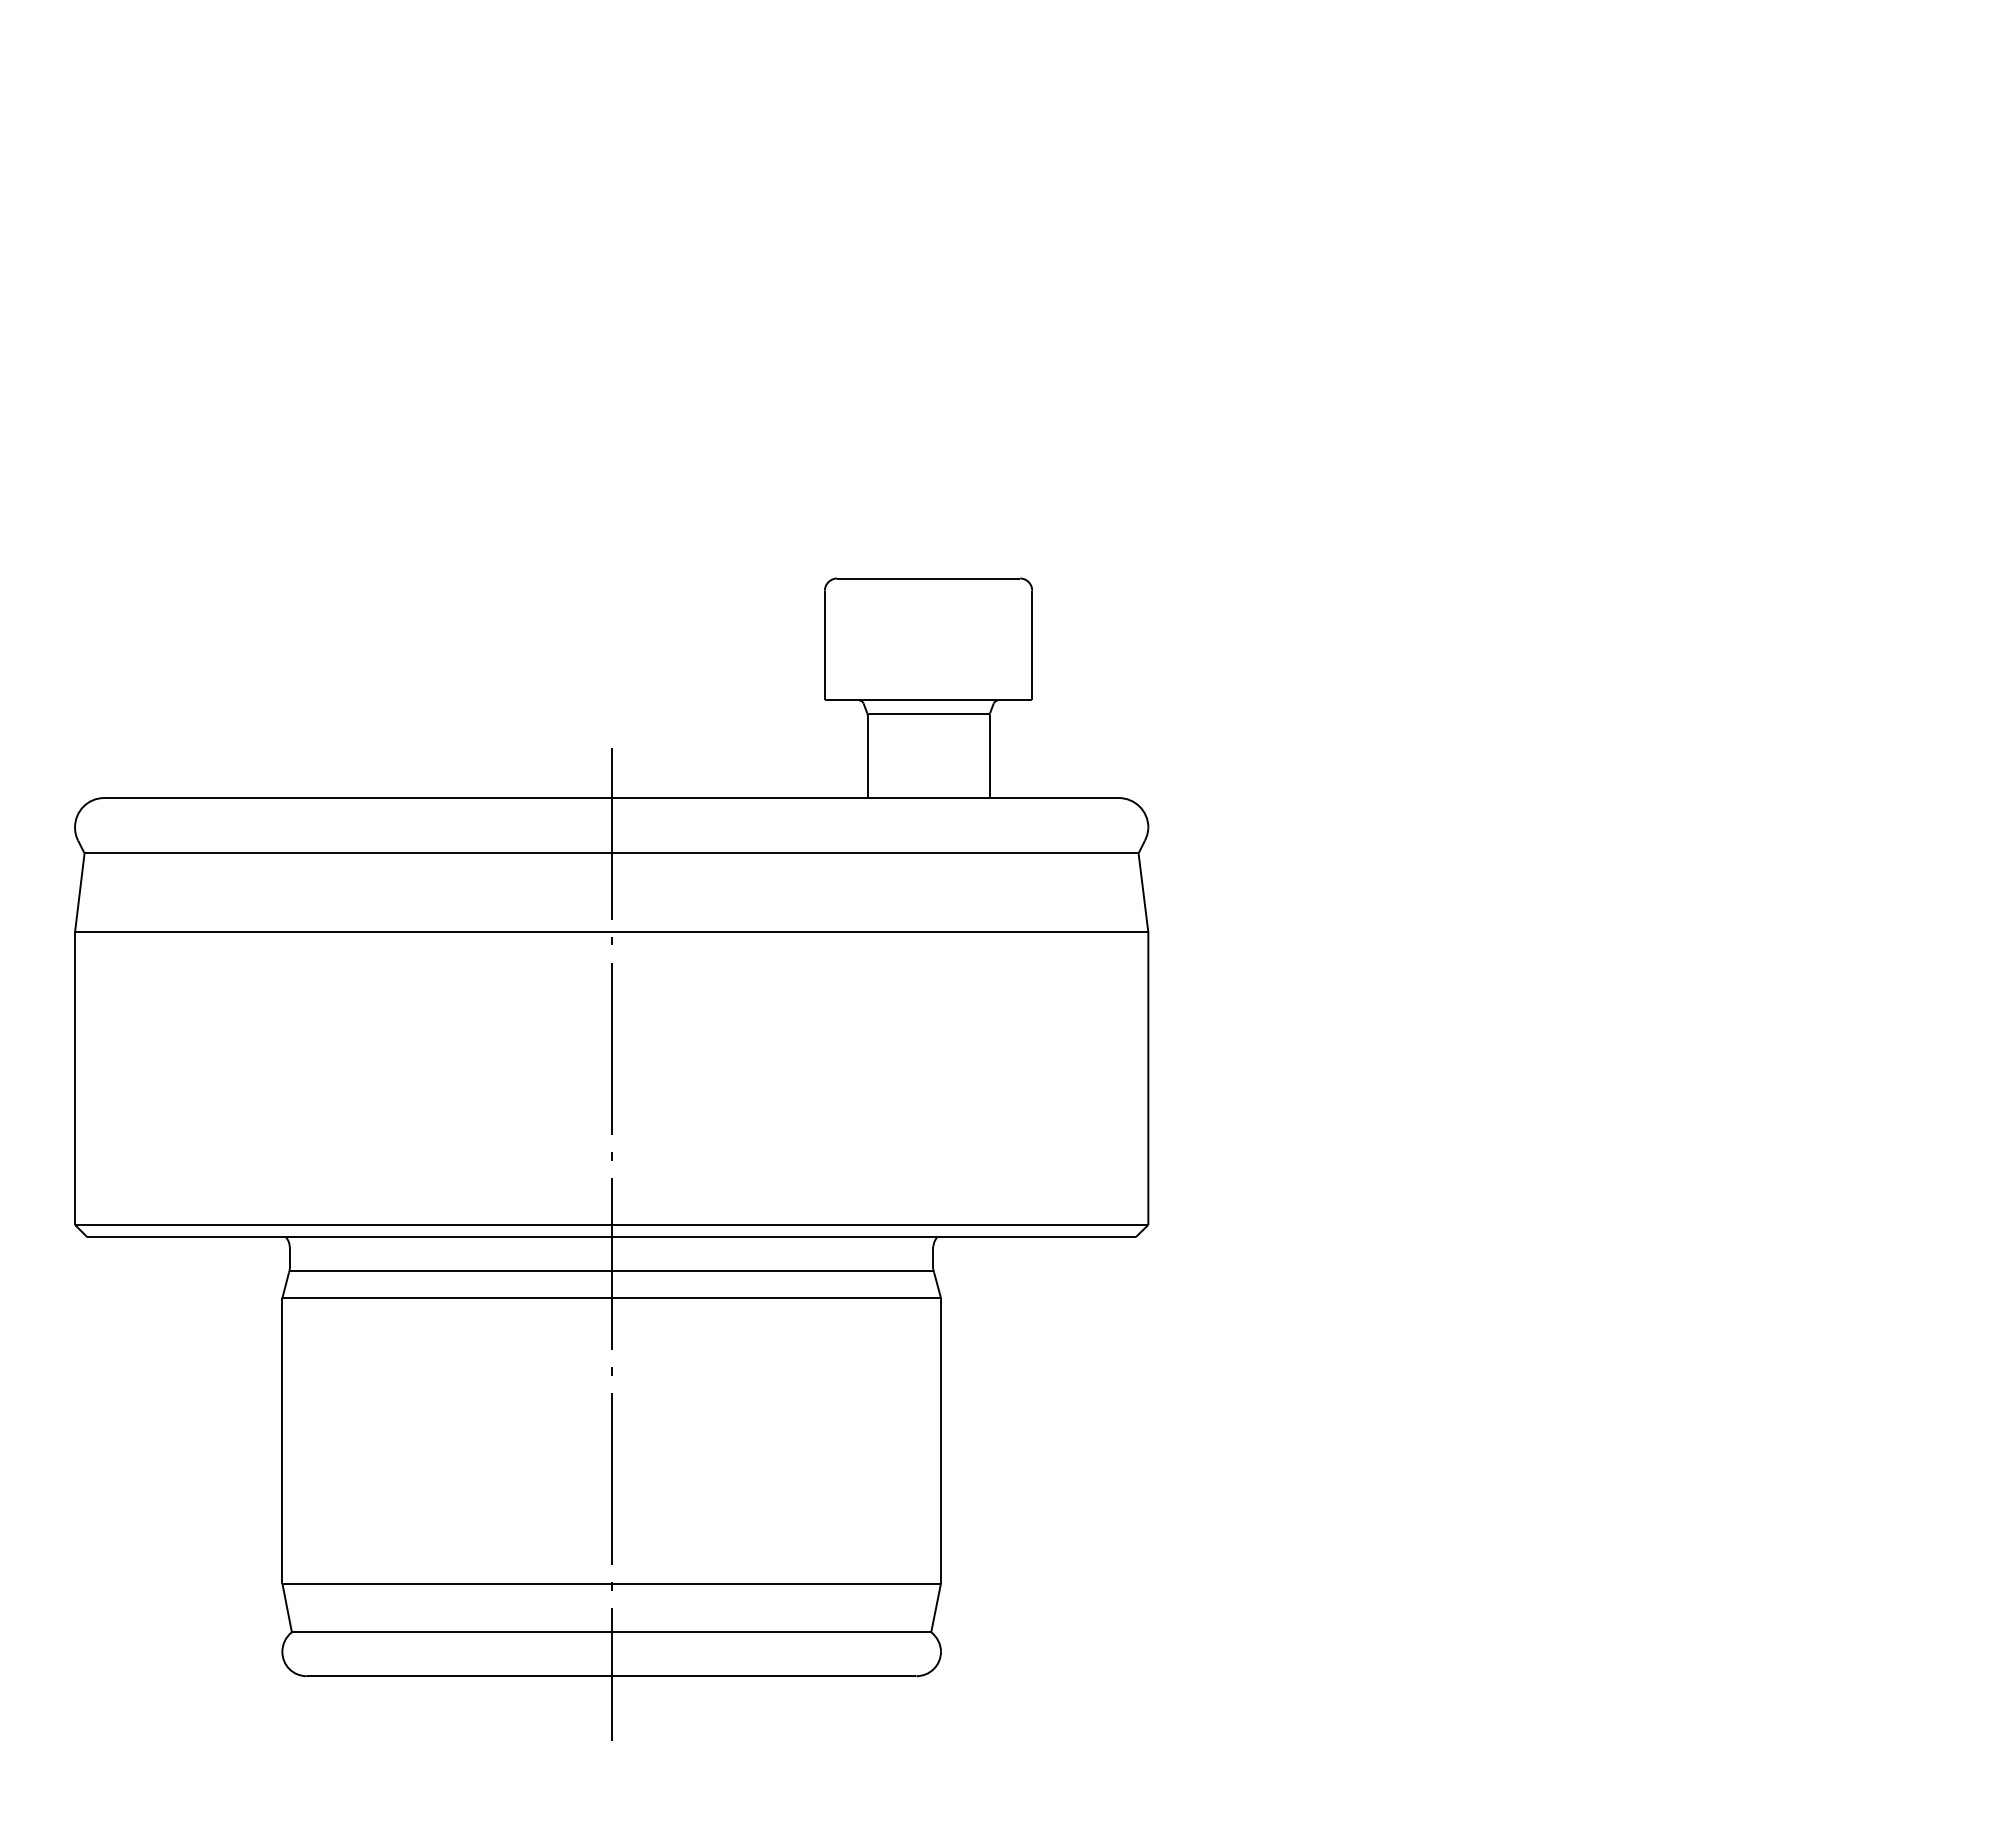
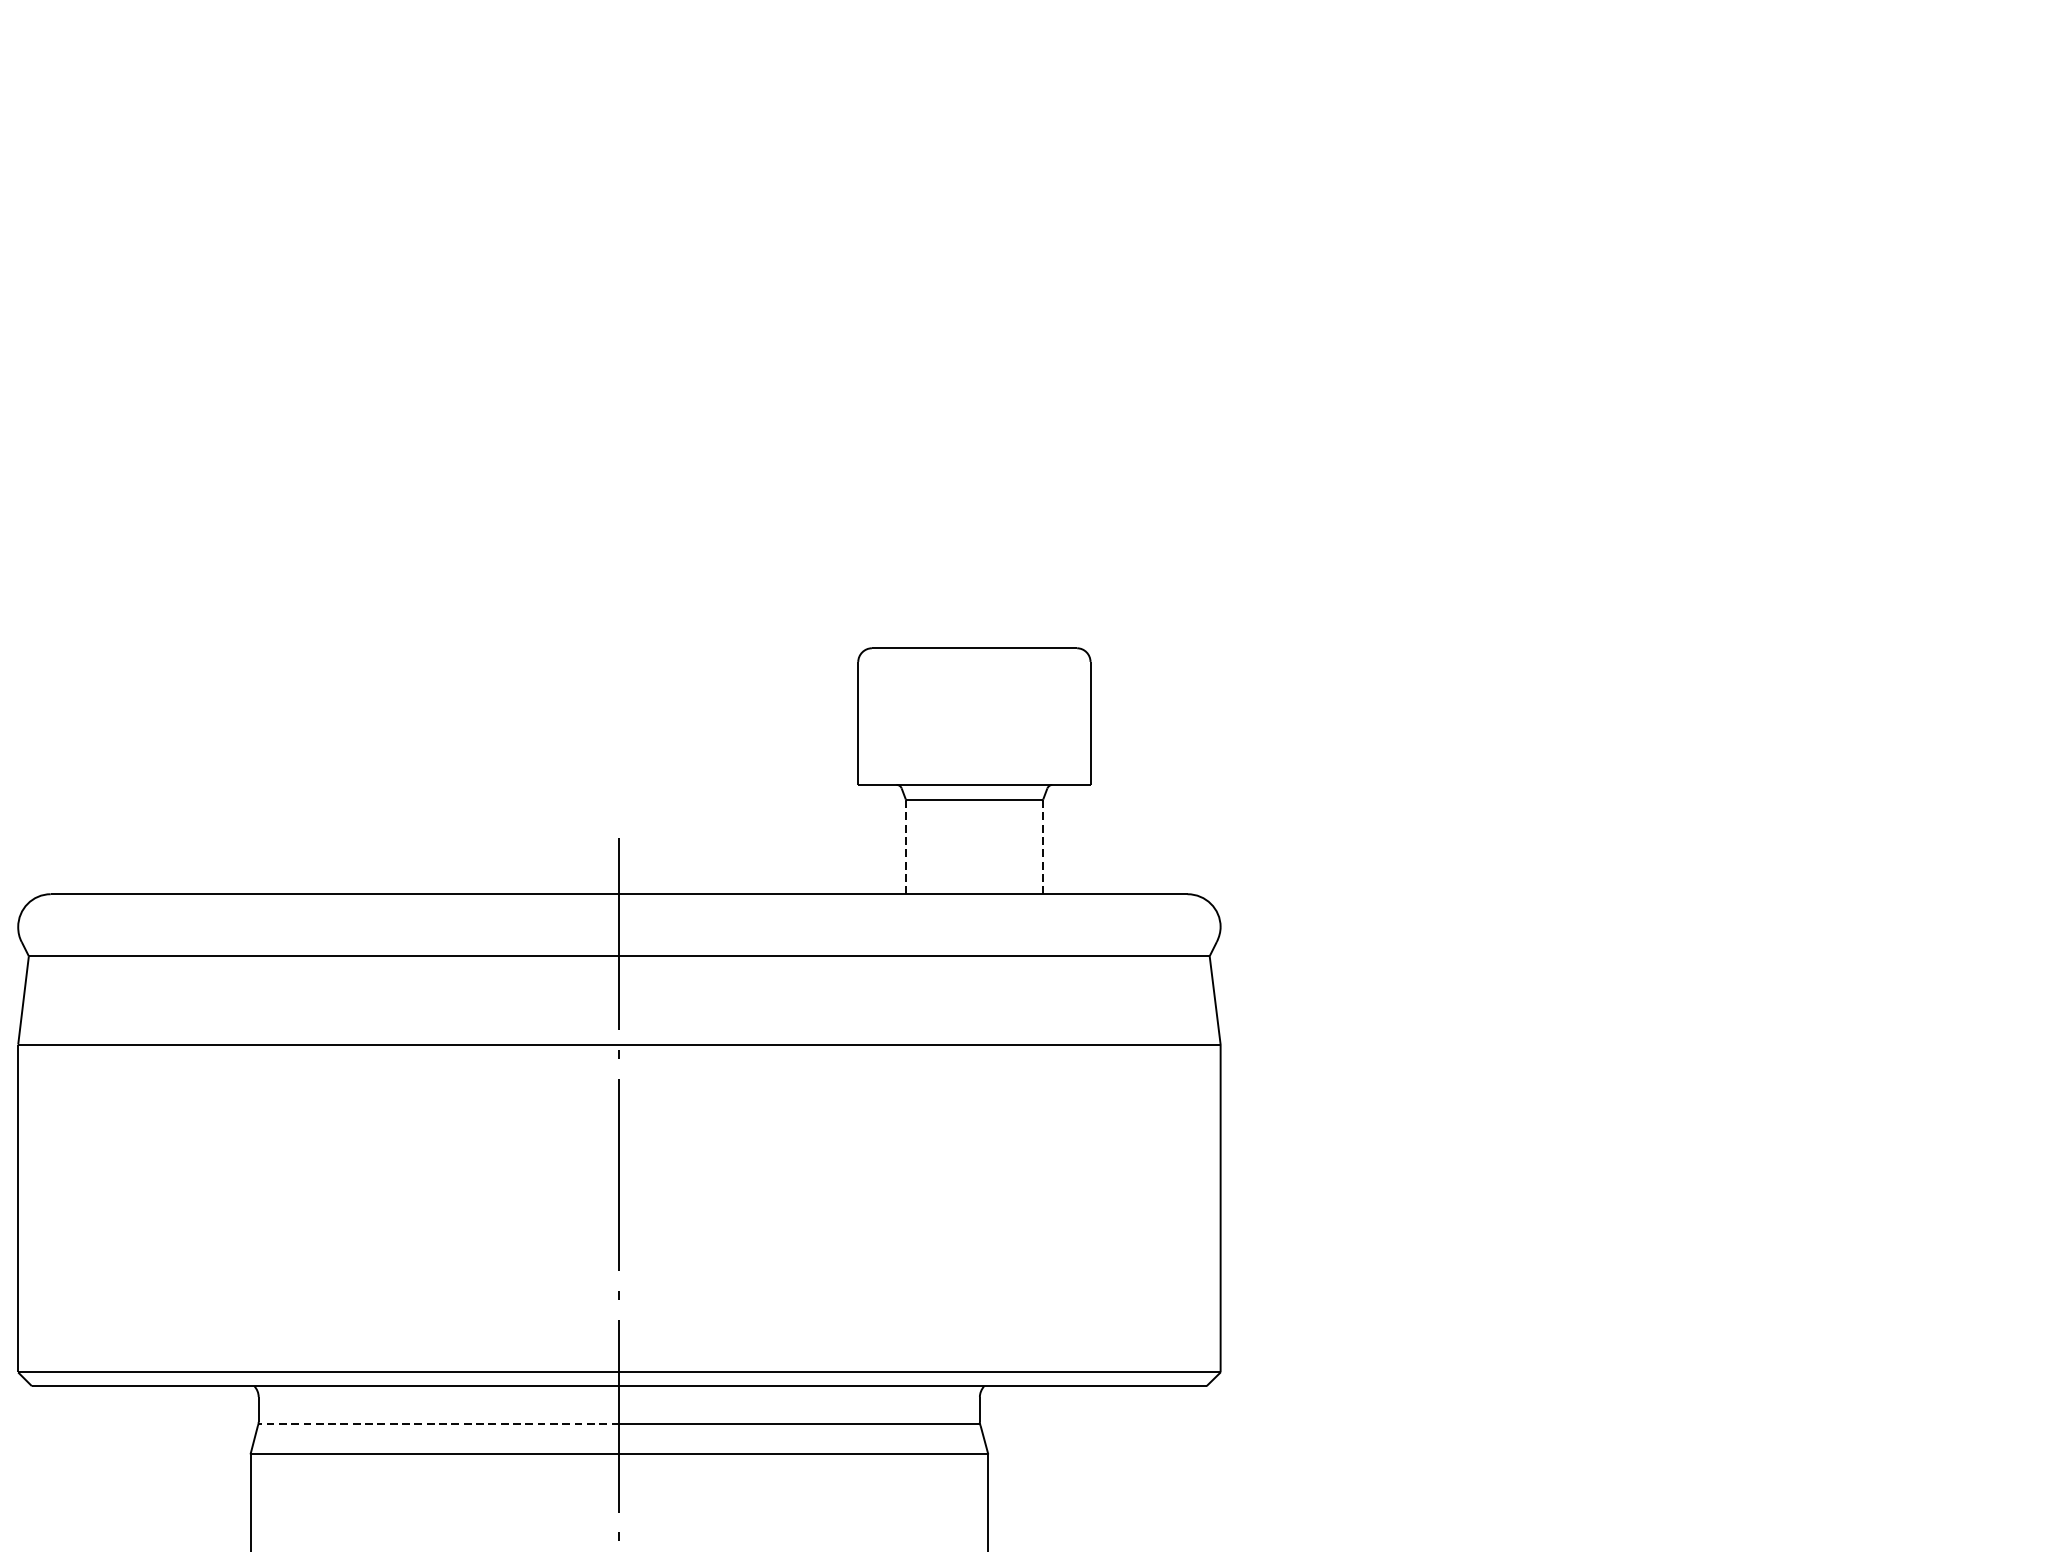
line: (867, 756) -> (906, 847), solid -> dashed
line: (989, 756) -> (1042, 847), solid -> dashed
line: (450, 1271) -> (438, 1424), solid -> dashed

